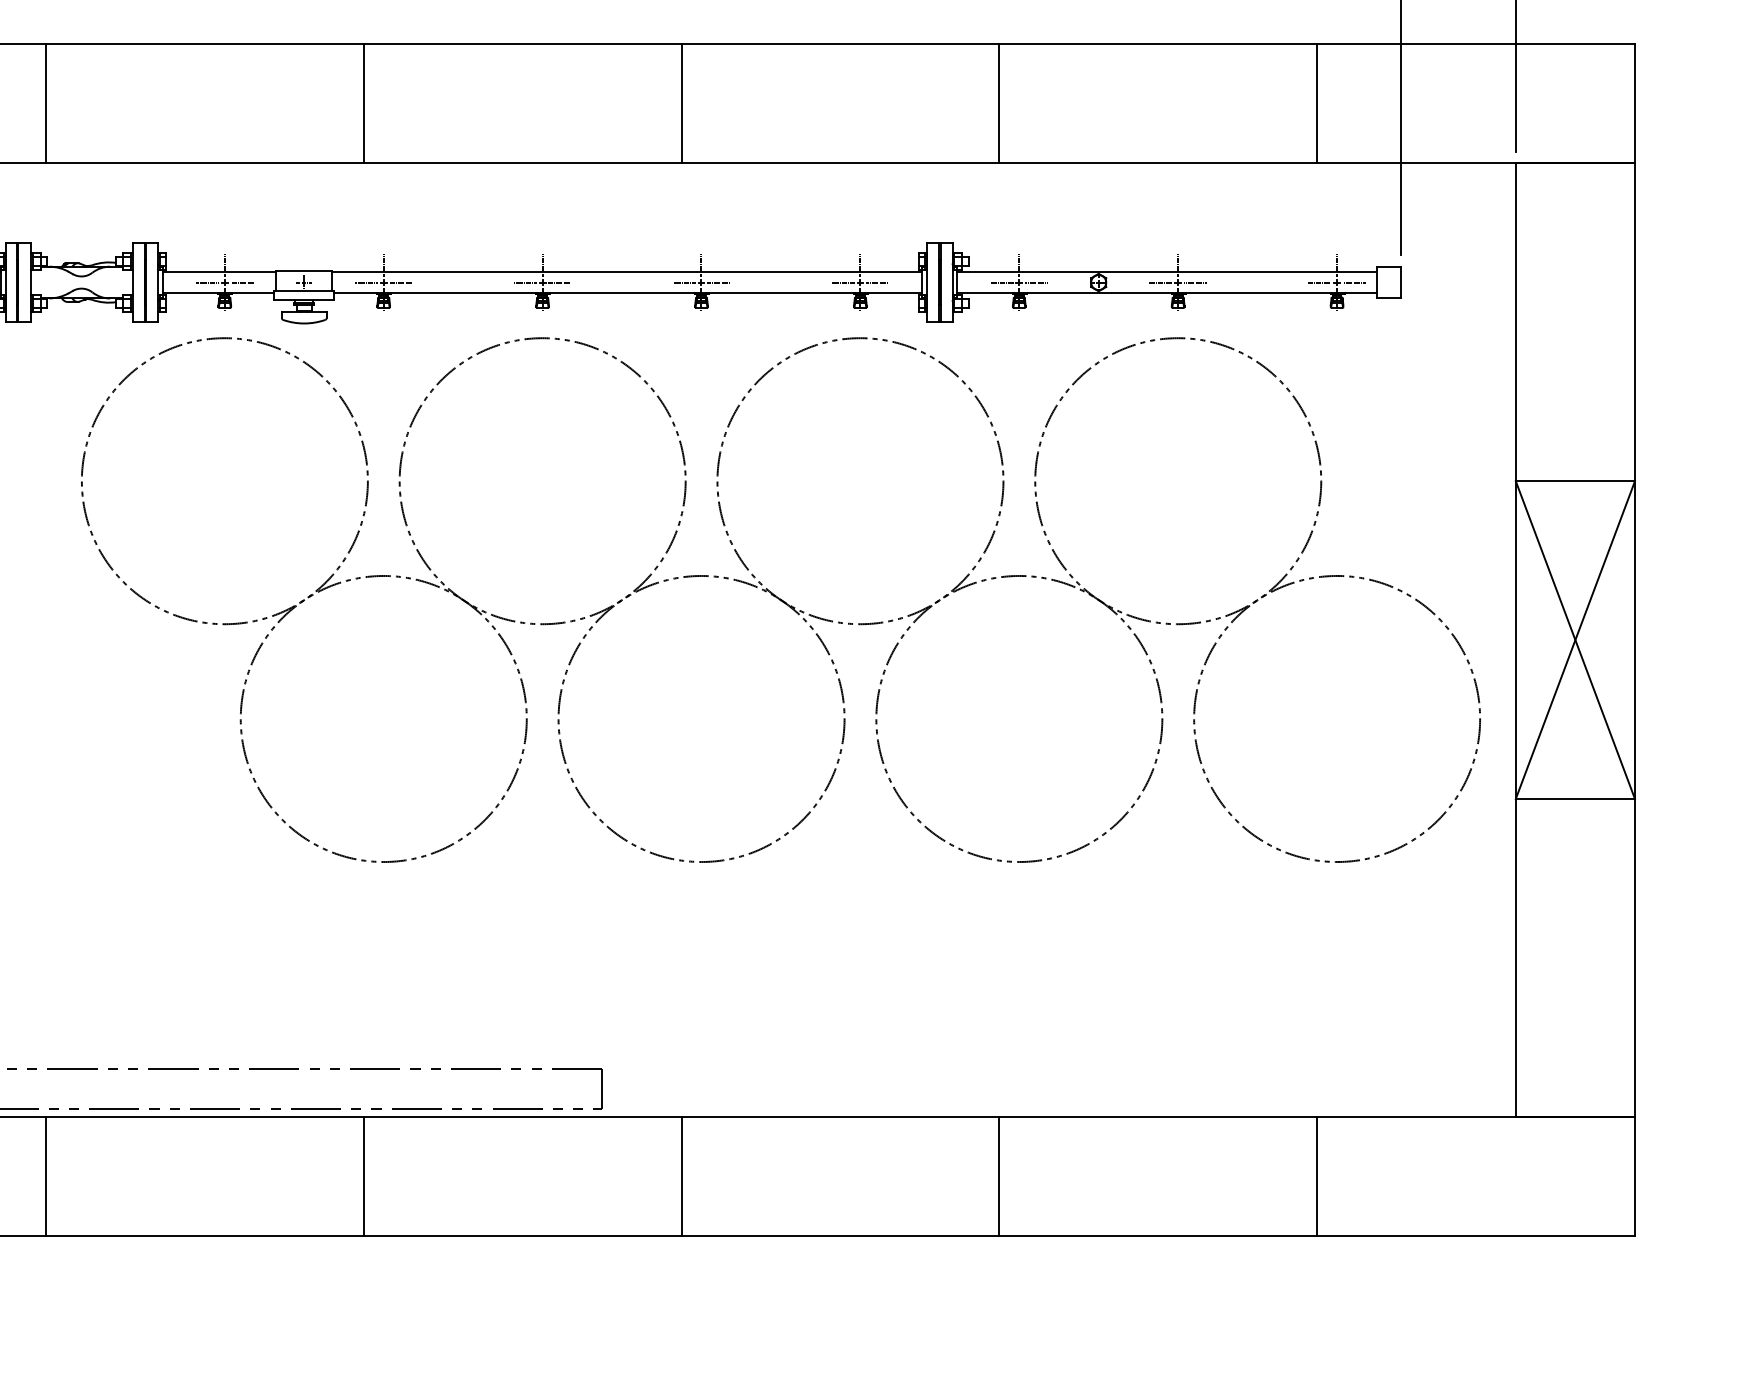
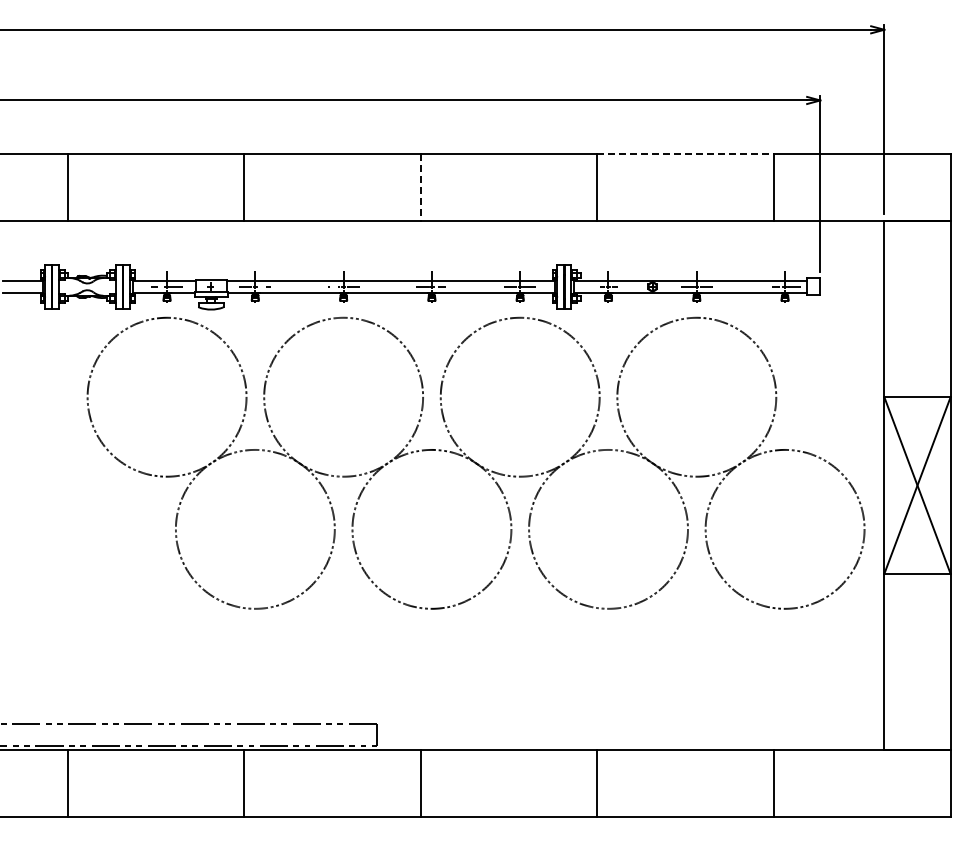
line: (1159, 44) -> (686, 154), solid -> dashed
line: (680, 105) -> (420, 188), solid -> dashed

